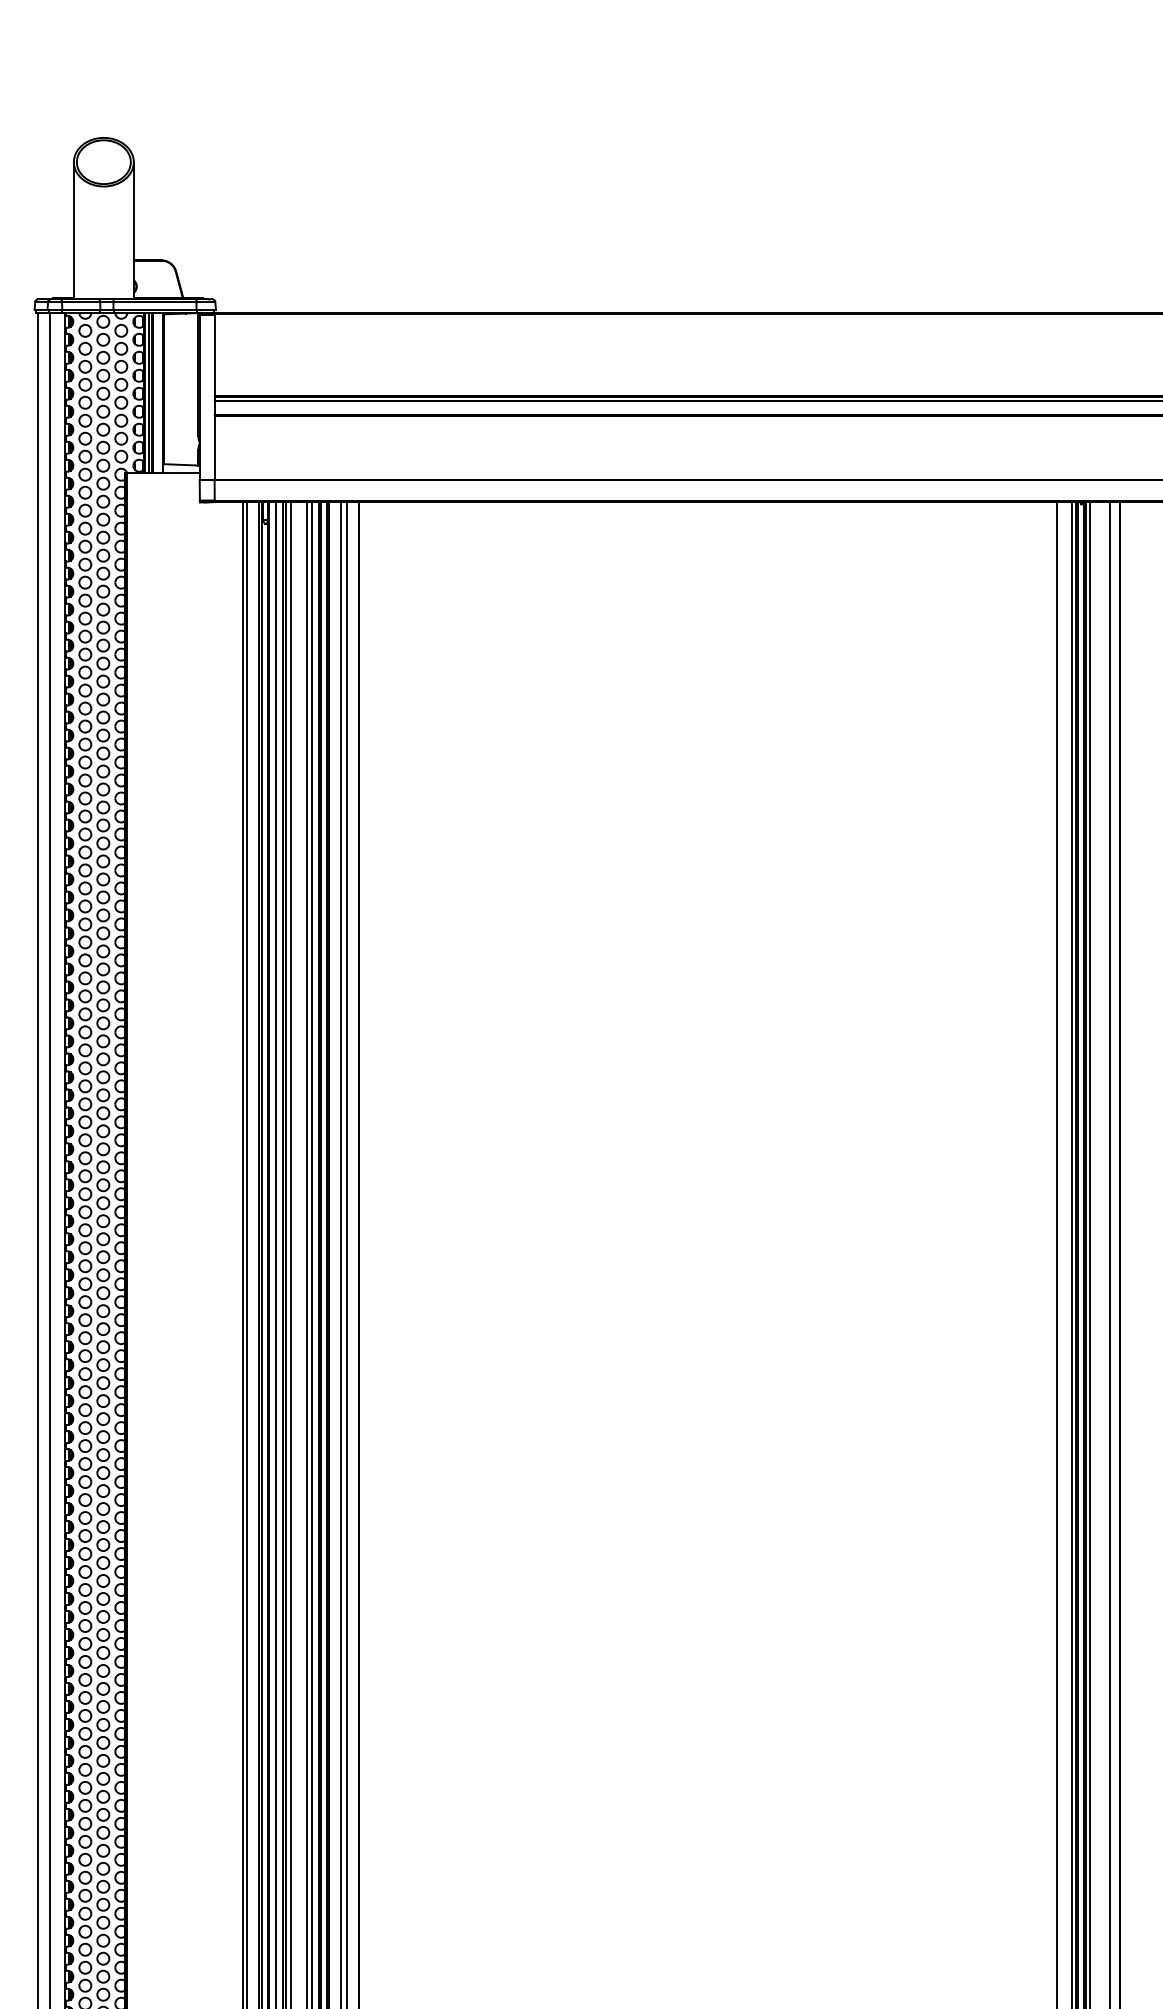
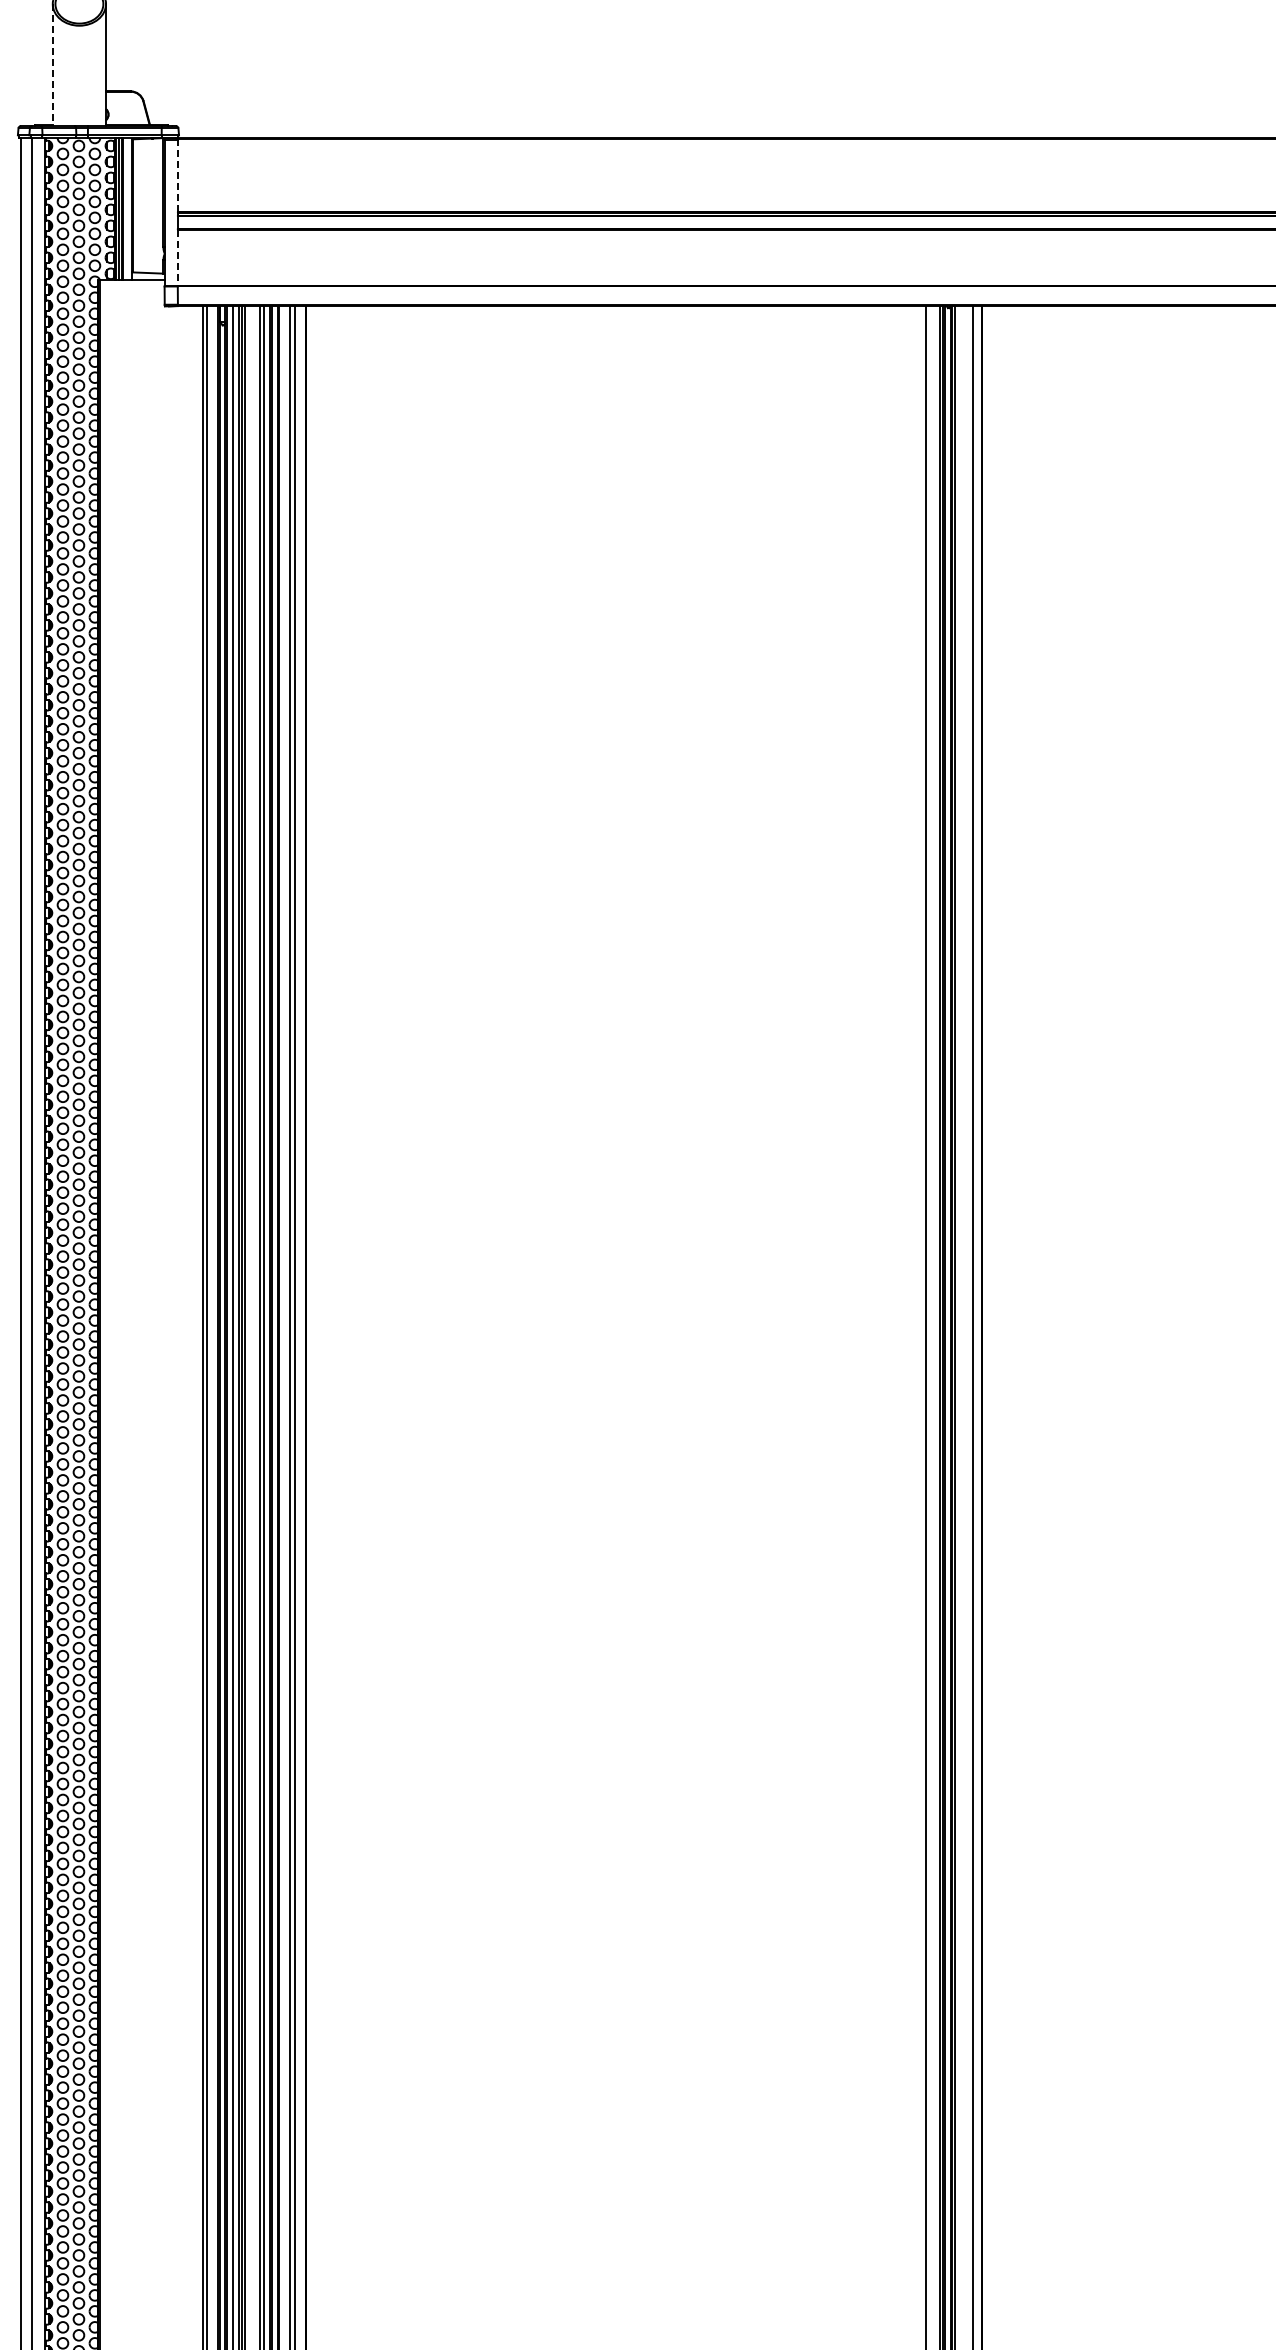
line: (73, 231) -> (52, 65), solid -> dashed
line: (214, 355) -> (177, 175), solid -> dashed
line: (214, 448) -> (177, 258), solid -> dashed

